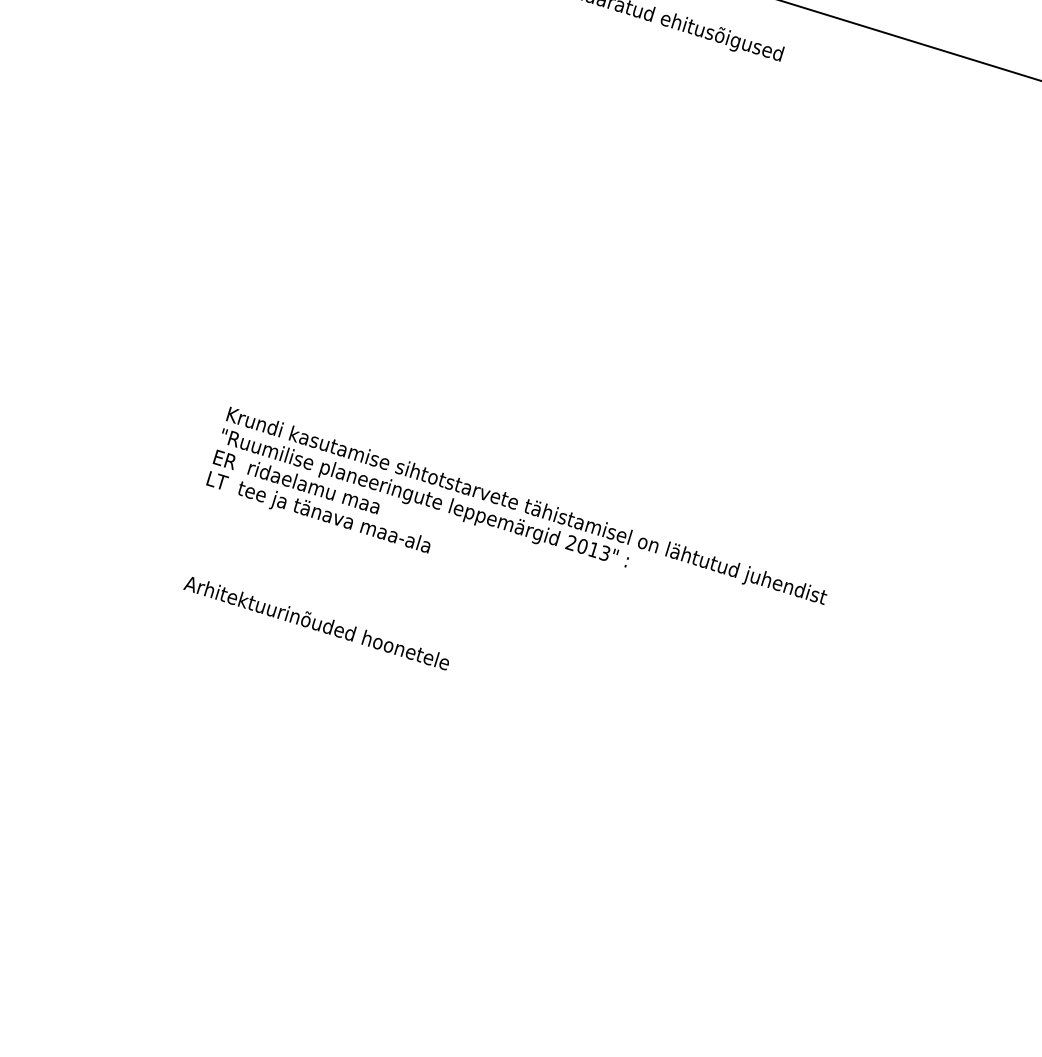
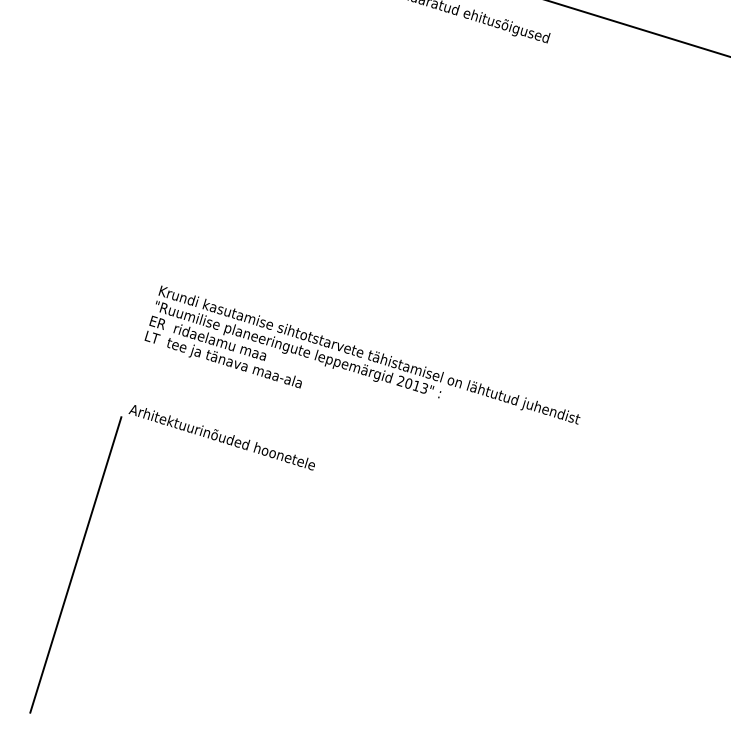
line: (107, 804) -> (75, 564), added

